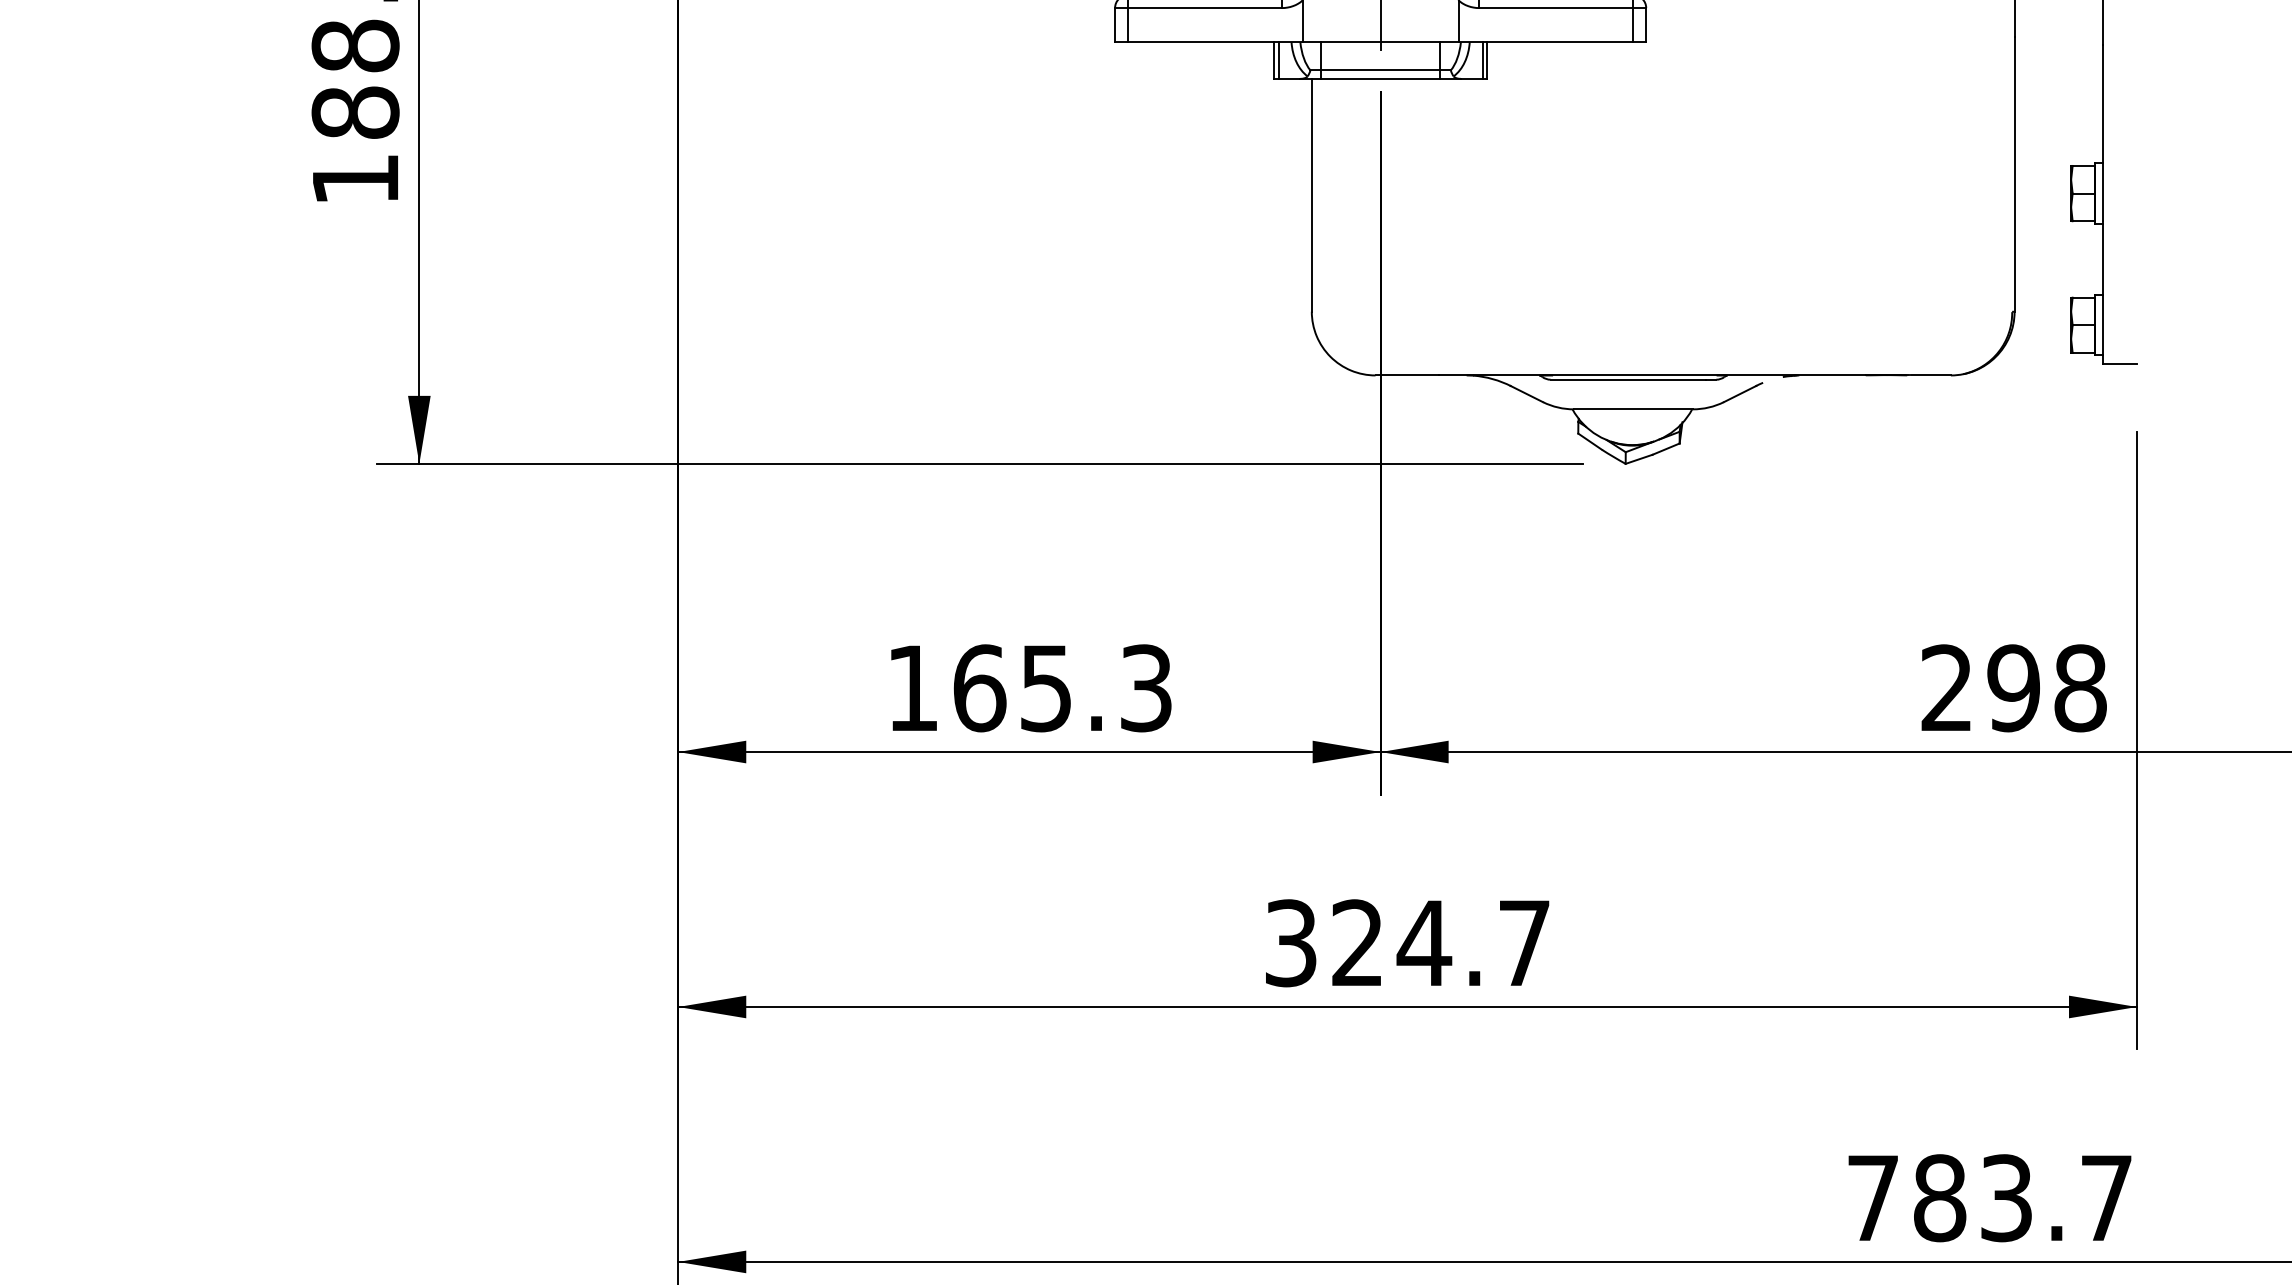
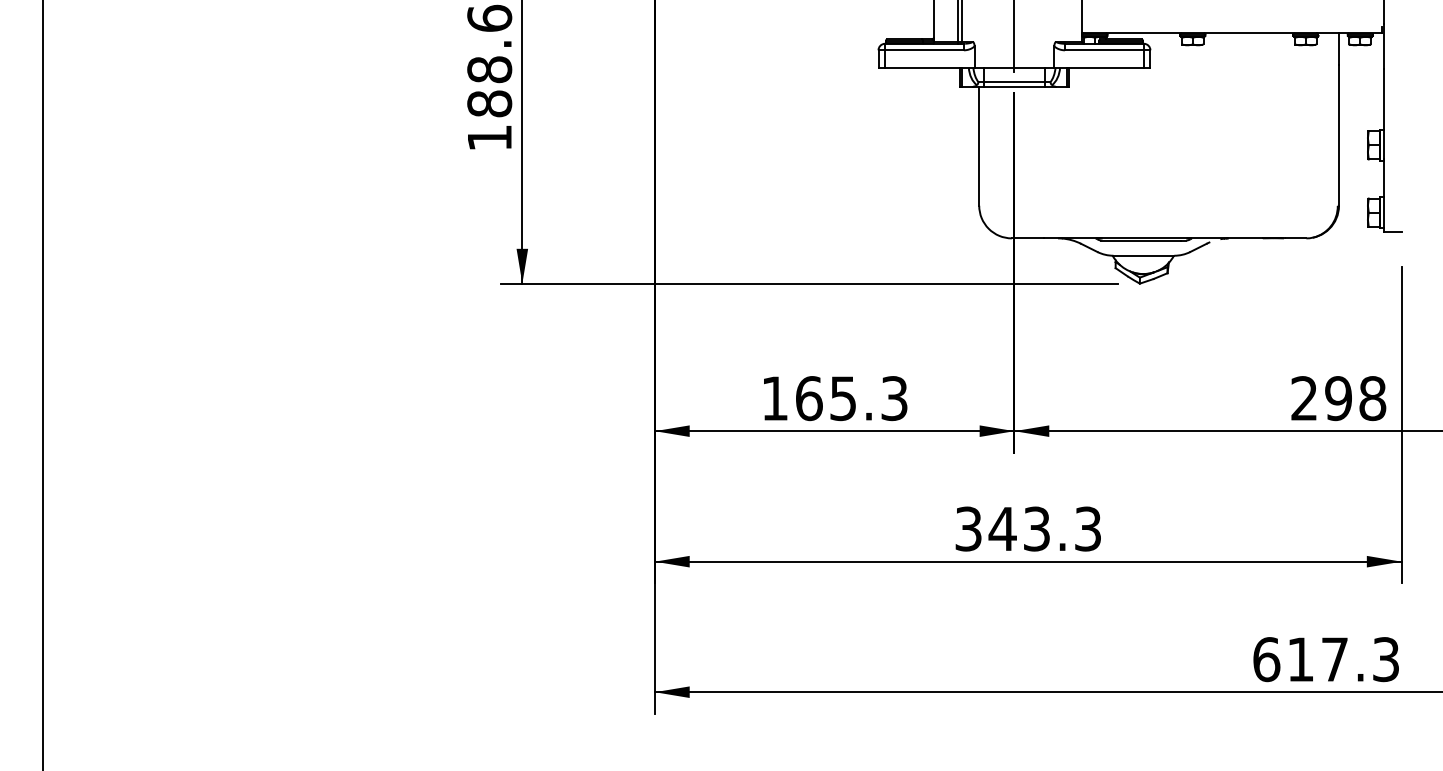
text: (1439, 942) -> (1044, 528), 324.7 -> 343.3
text: (1988, 1198) -> (1325, 659), 783.7 -> 617.3

